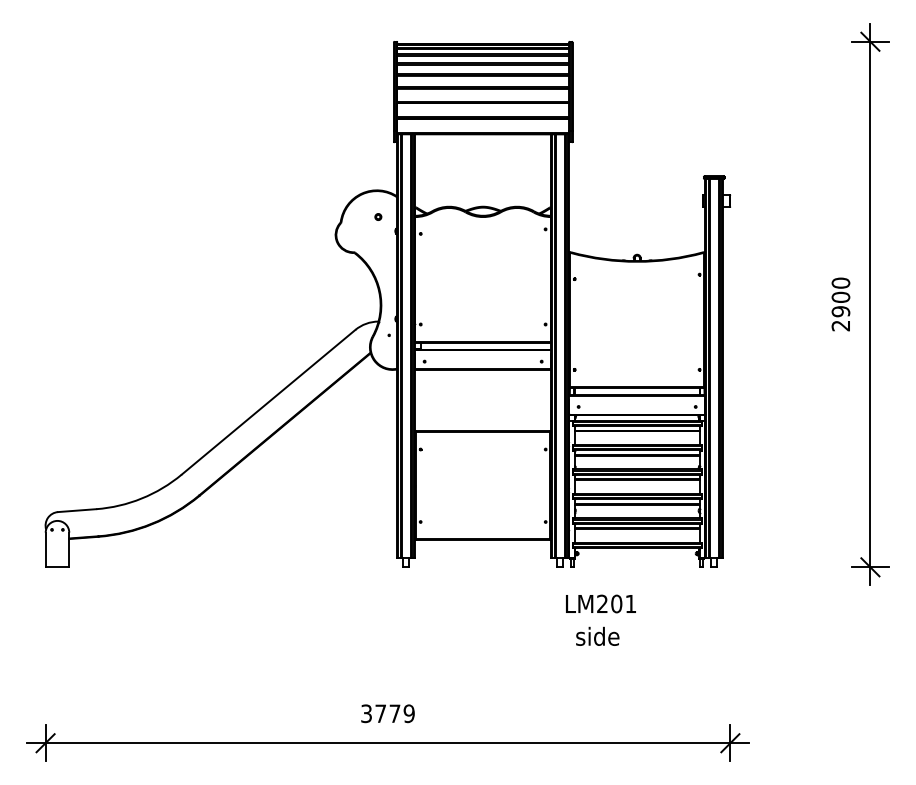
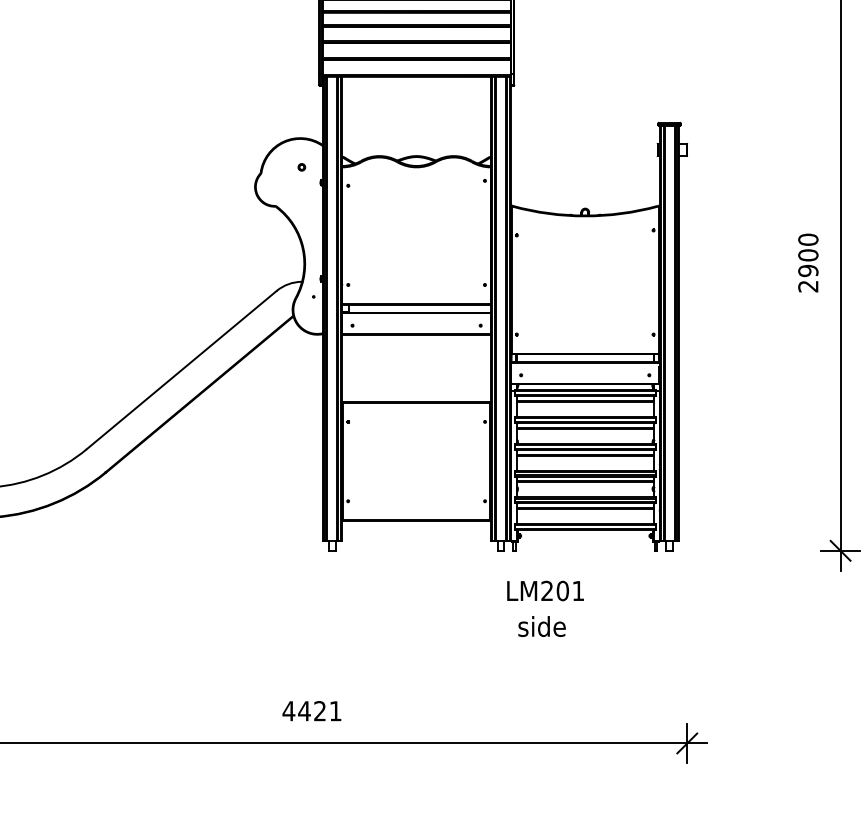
text: (387, 713) -> (311, 710), 3779 -> 4421

